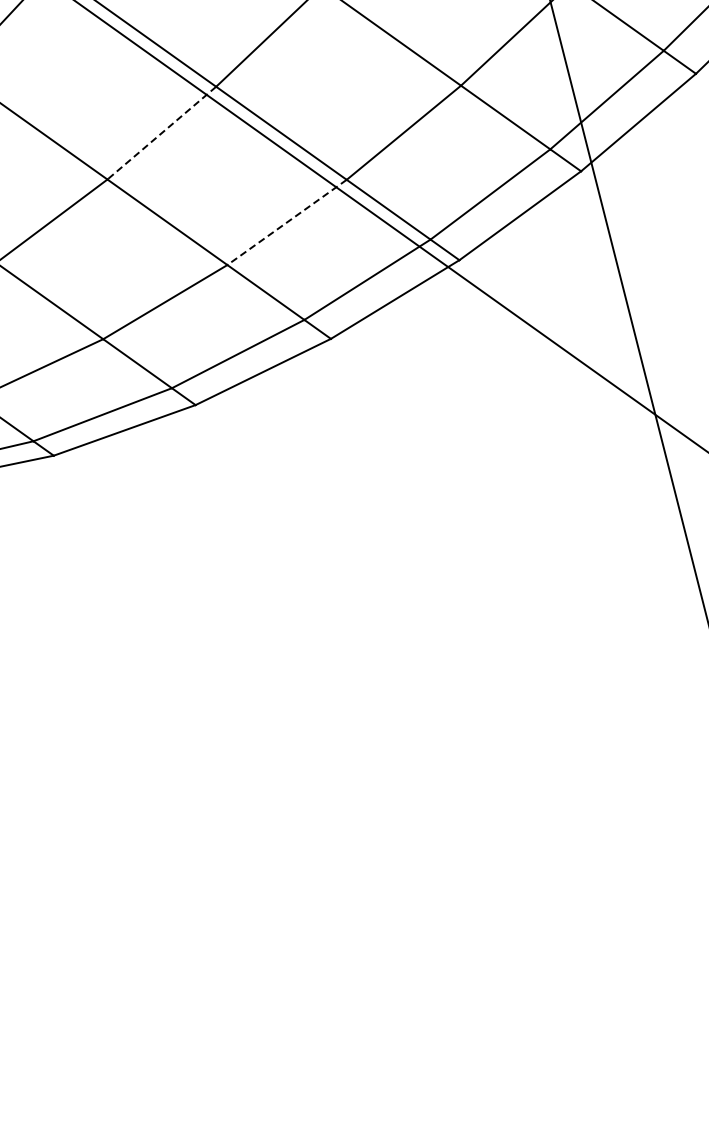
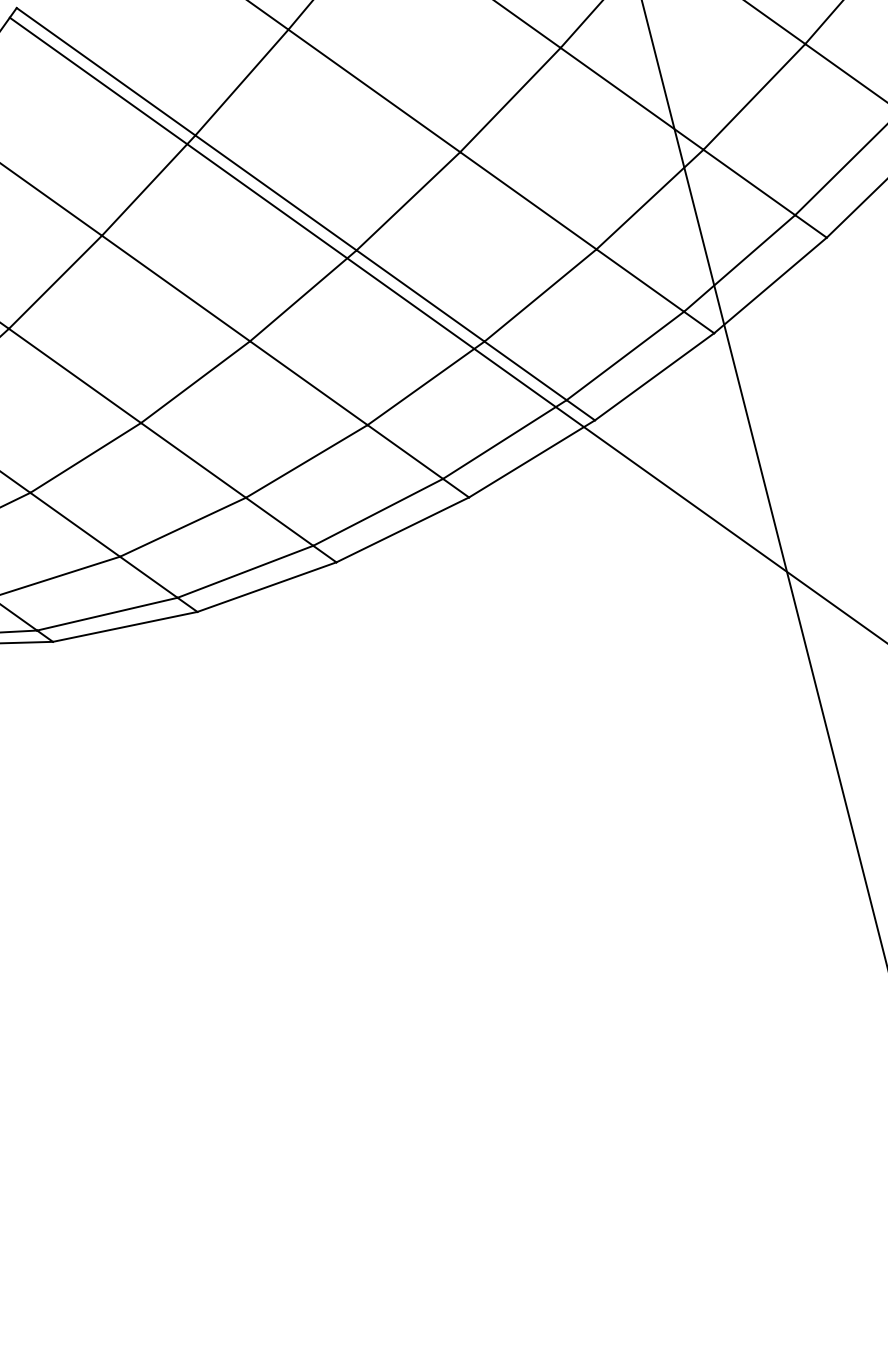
line: (160, 133) -> (302, 296), dashed -> solid
line: (287, 222) -> (426, 383), dashed -> solid

